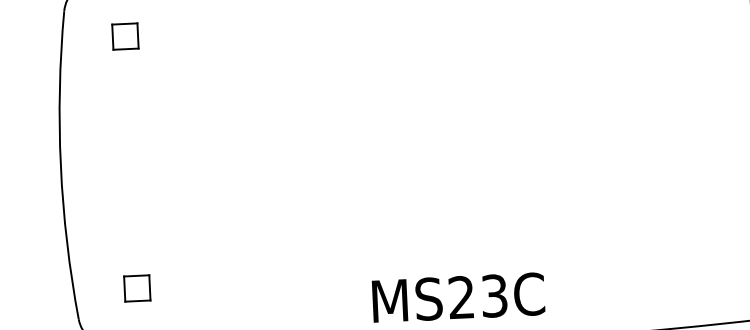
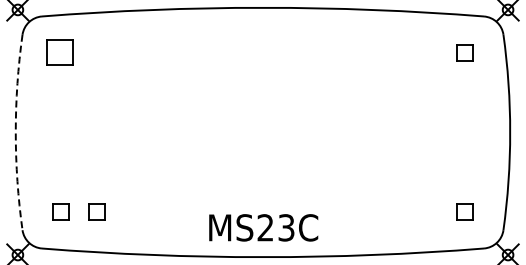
part: (125, 36) -> (60, 52), size x1.6
arc: (60, 165) -> (15, 132), solid -> dashed
part: (193, 284) -> (96, 211), added

